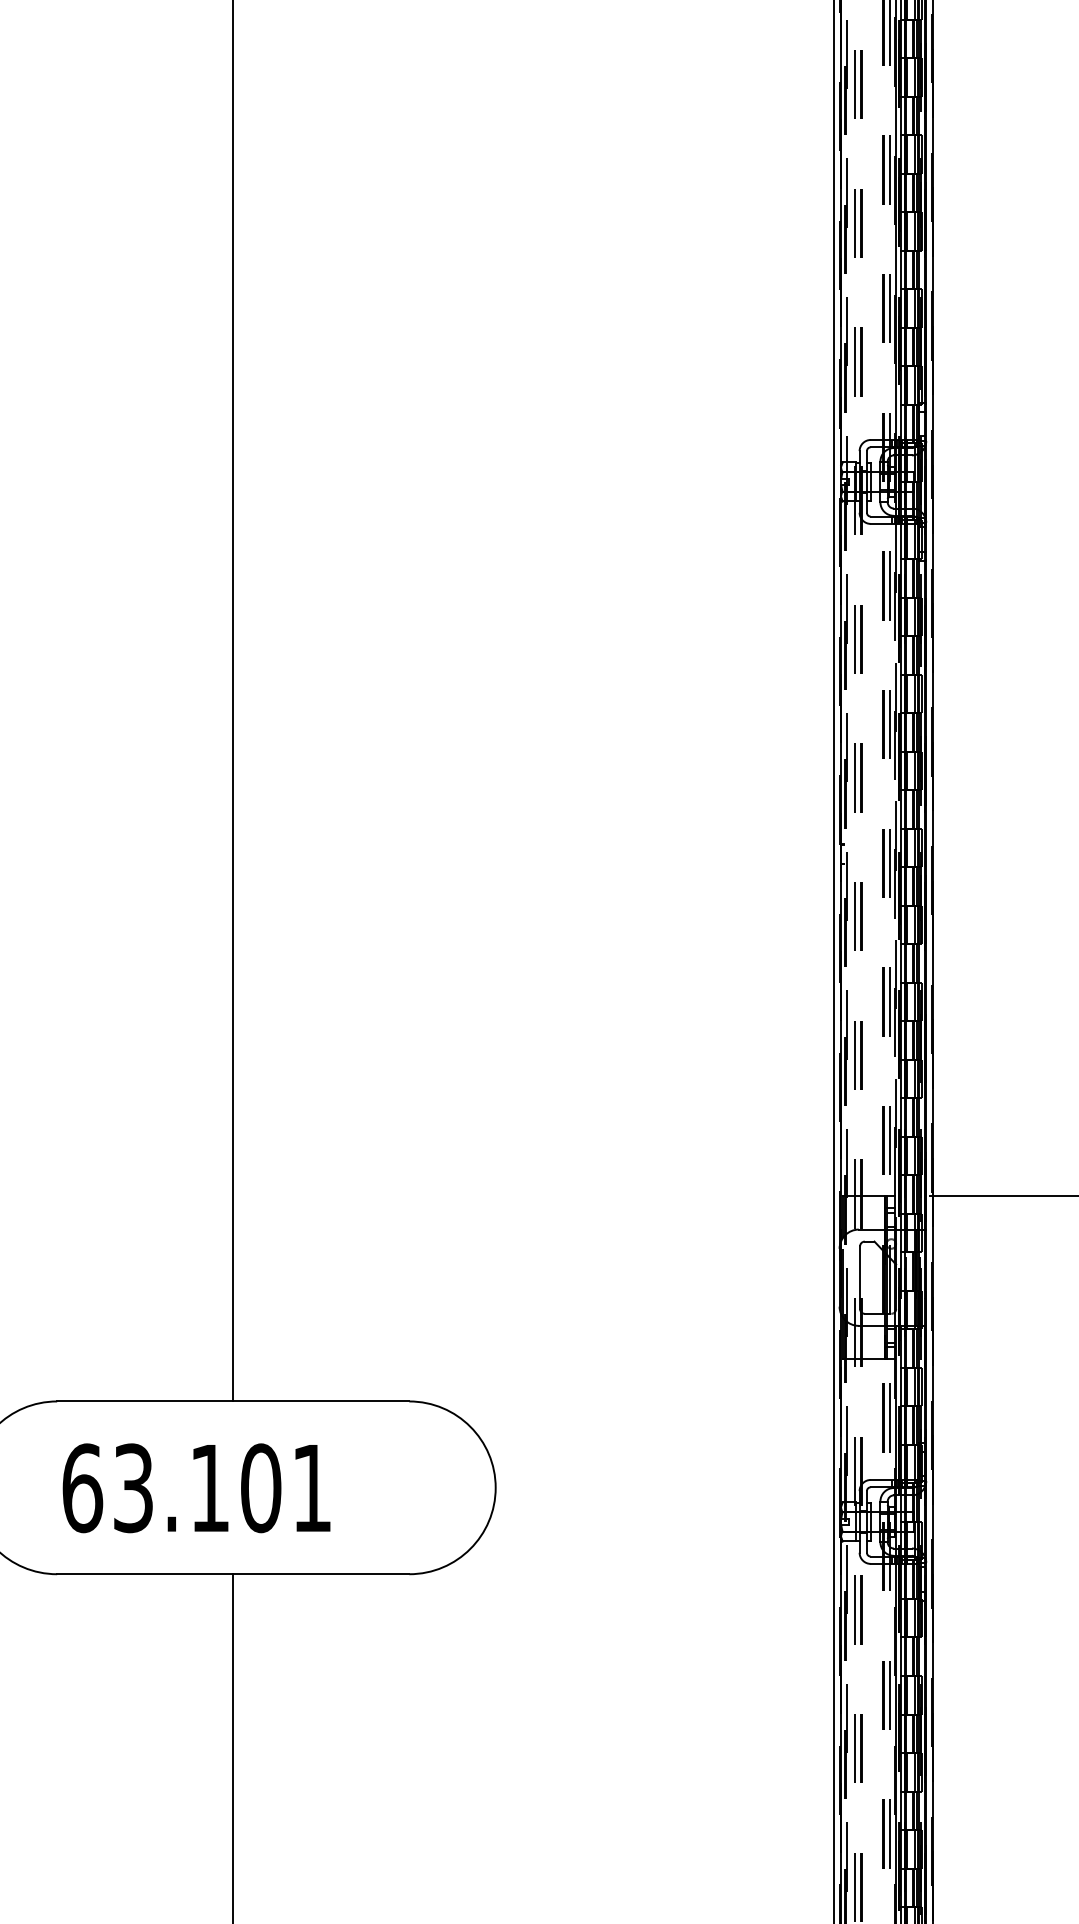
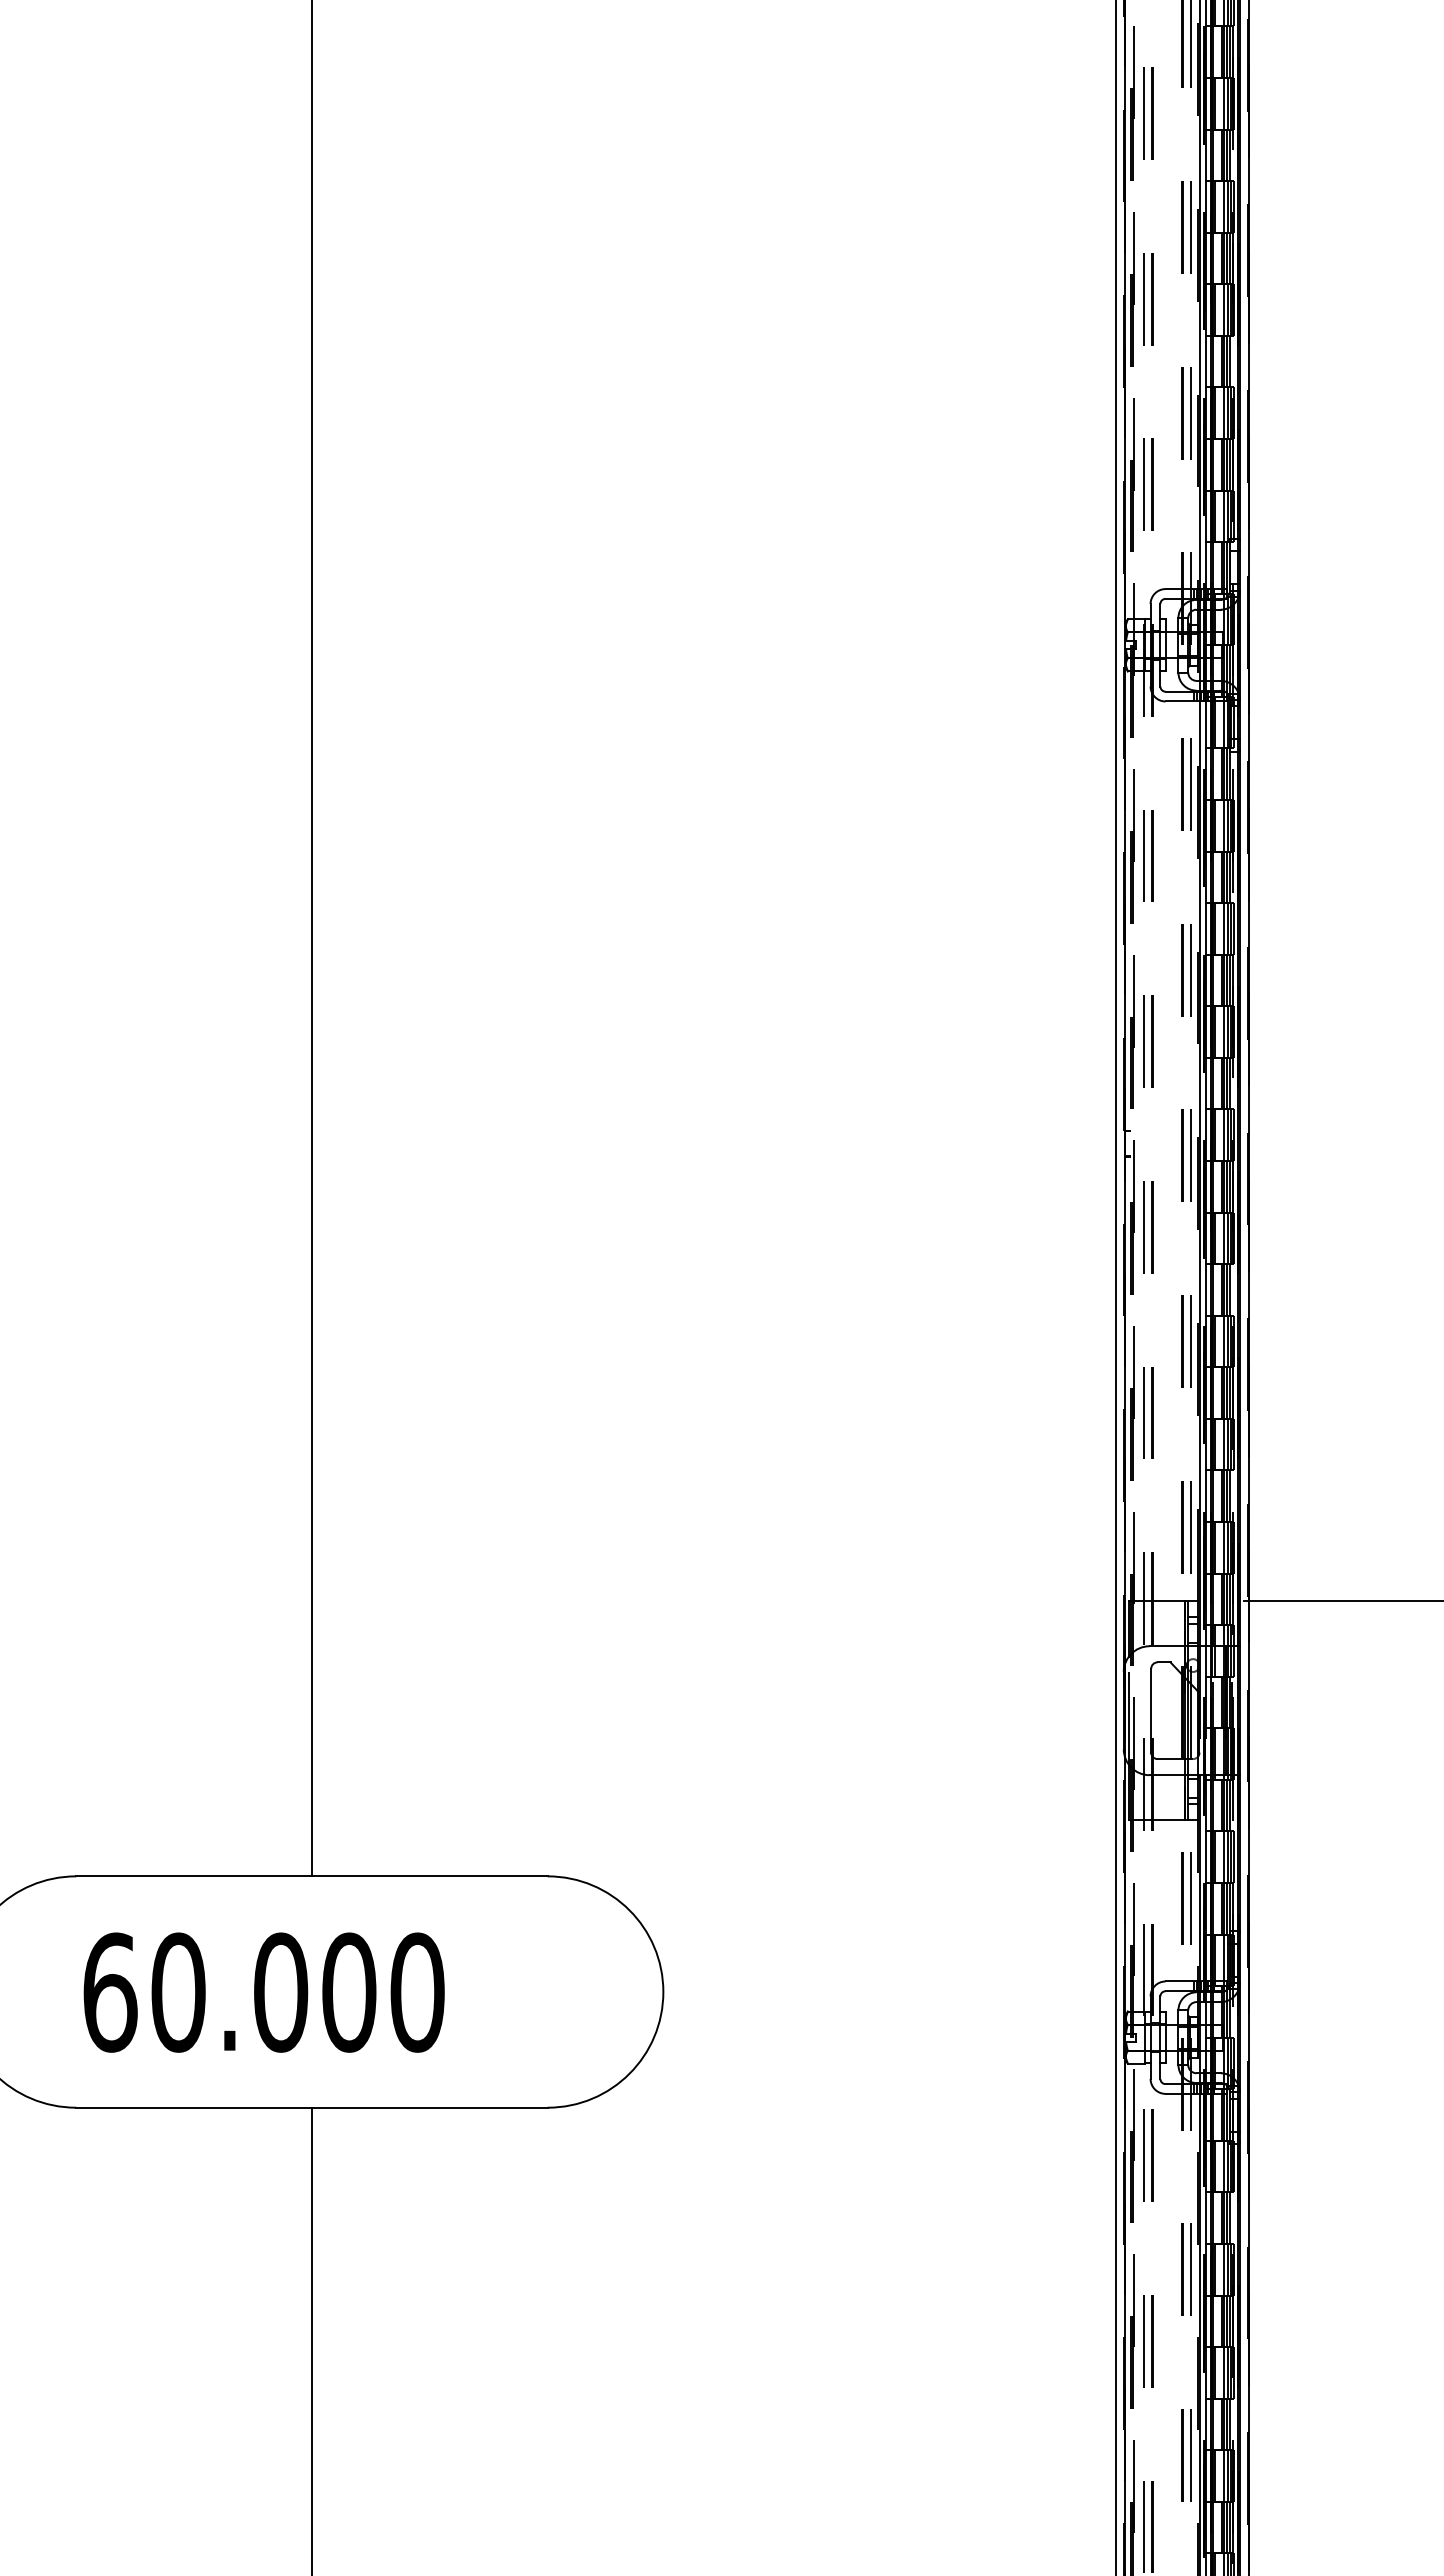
line: (896, 877) -> (1199, 1174), dashed -> solid
text: (222, 1488) -> (297, 1992), 63.101 -> 60.000

